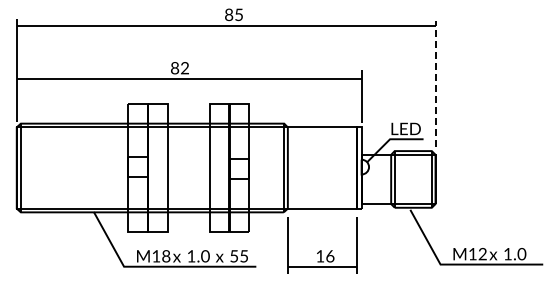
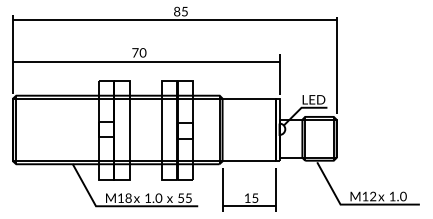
text: (180, 68) -> (139, 53), 82 -> 70
line: (435, 84) -> (336, 65), dashed -> solid
text: (330, 256) -> (255, 198), 16 -> 15

